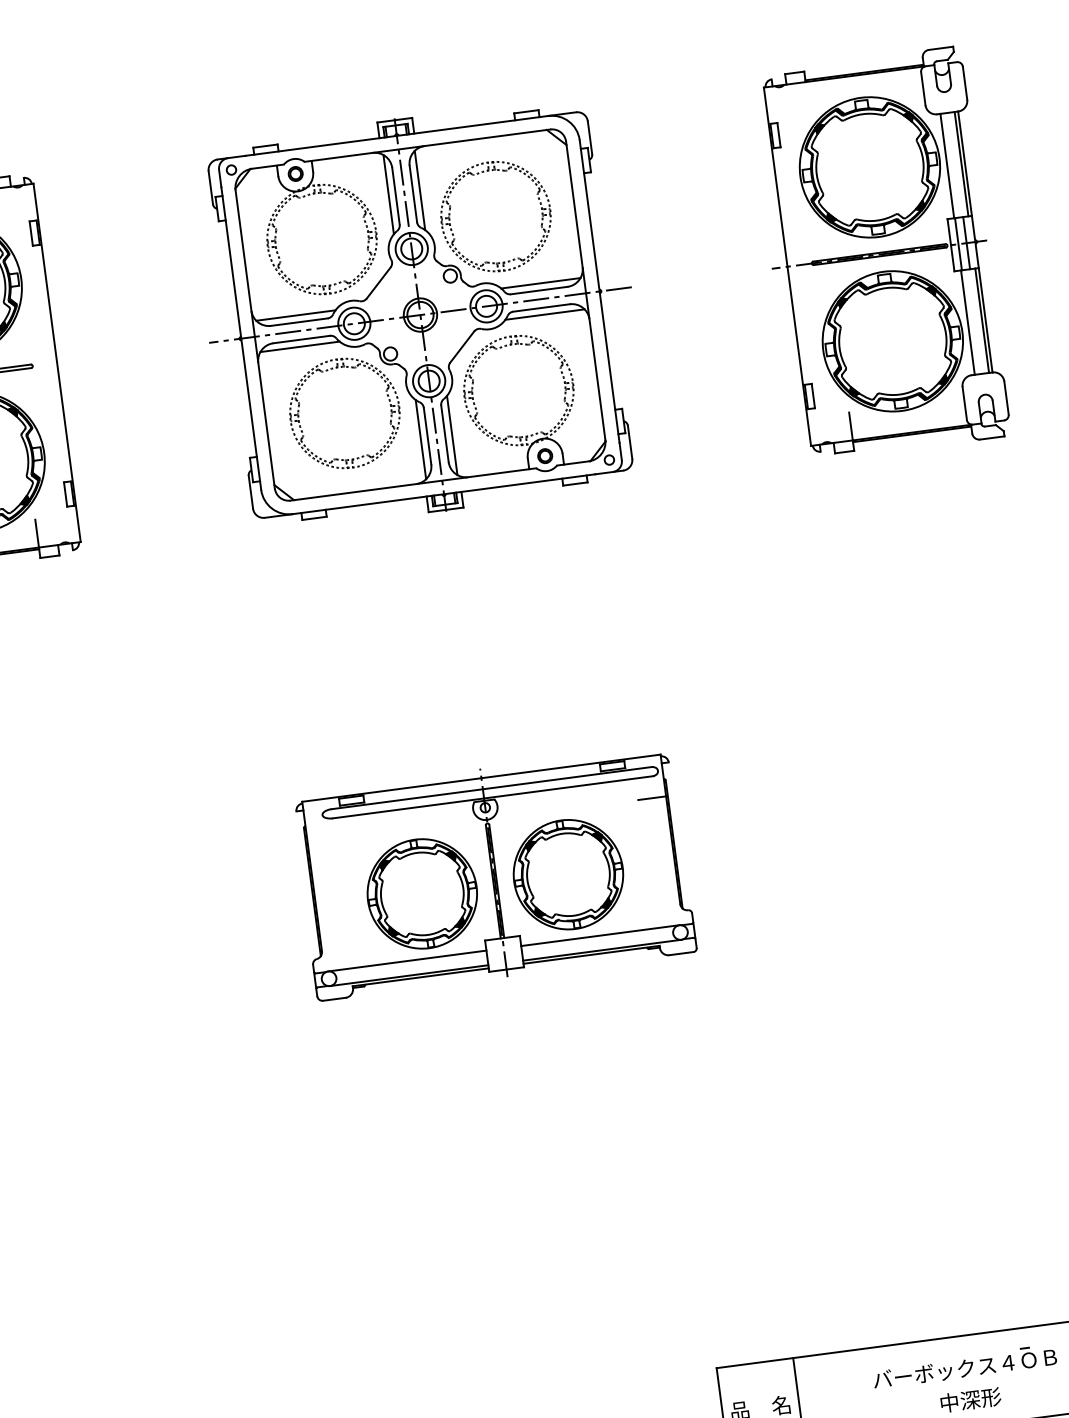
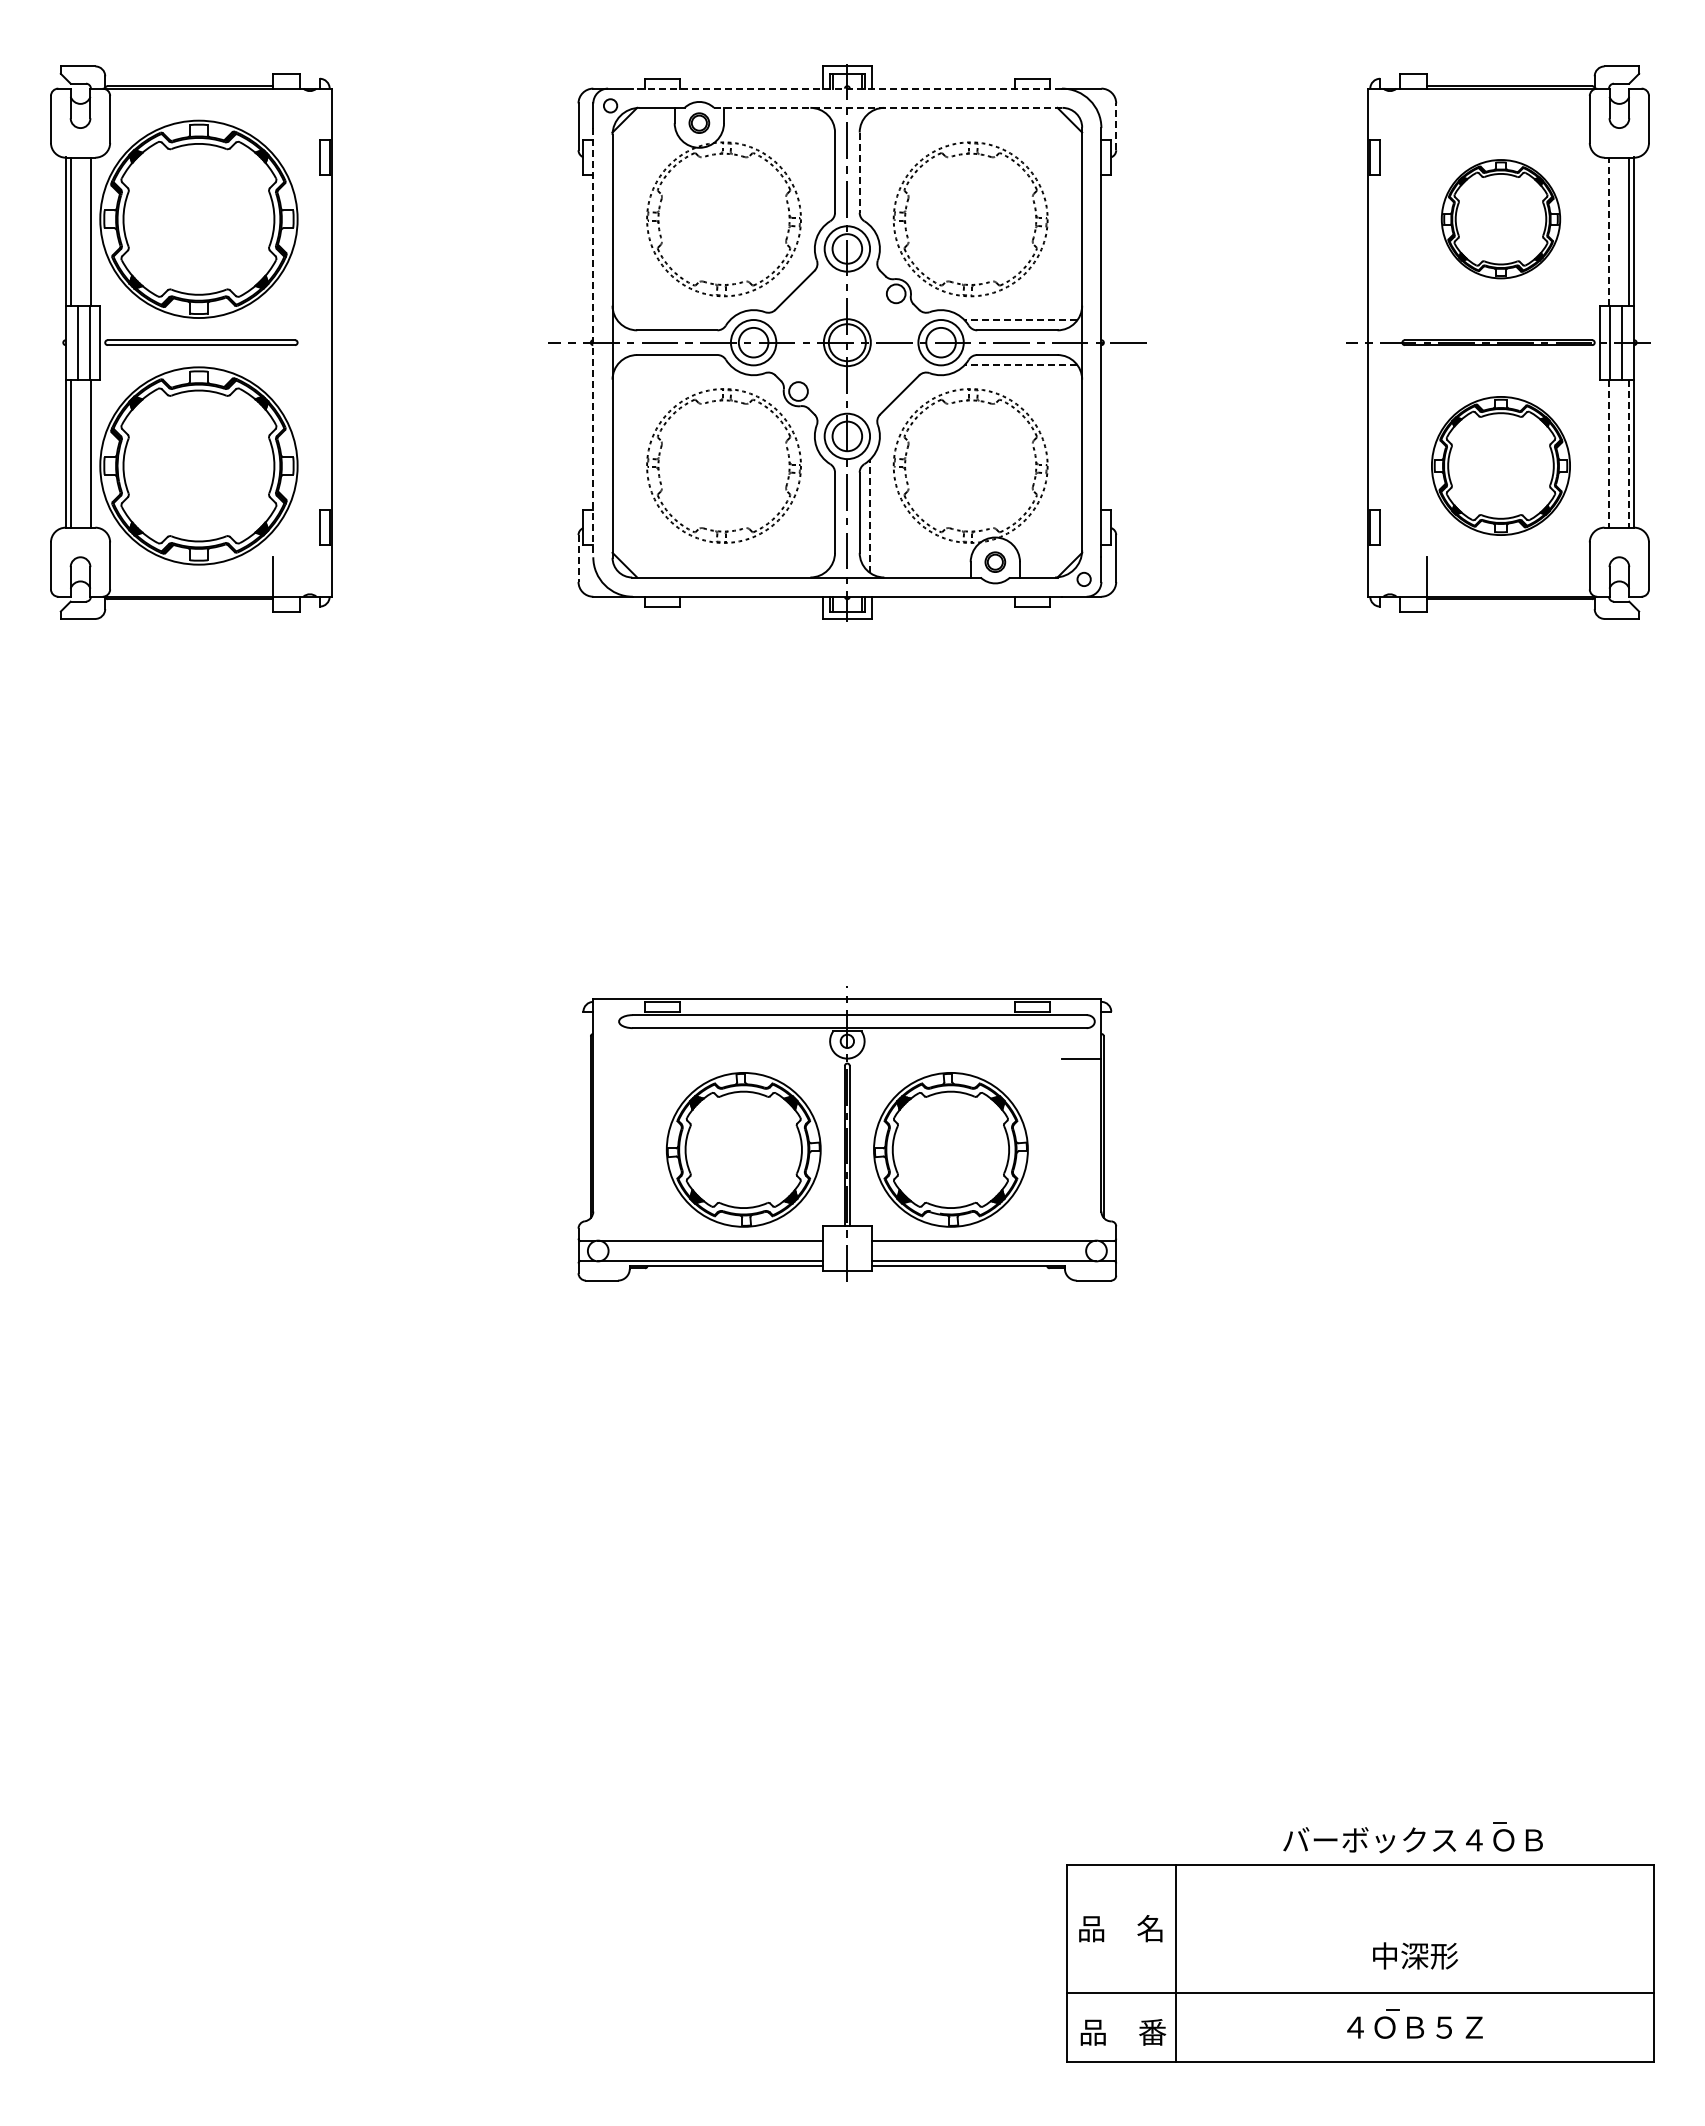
line: (396, 135) -> (847, 88), solid -> dashed
line: (590, 137) -> (1116, 126), solid -> dashed
line: (426, 145) -> (887, 107), solid -> dashed
line: (947, 165) -> (1609, 231), solid -> dashed
part: (869, 166) -> (1500, 218), size x0.6
line: (419, 190) -> (869, 168), removed
line: (388, 194) -> (825, 168), removed
line: (413, 194) -> (859, 173), solid -> dashed
line: (540, 283) -> (1020, 320), solid -> dashed
line: (544, 314) -> (1020, 364), solid -> dashed
line: (295, 315) -> (673, 320), removed
line: (982, 320) -> (1629, 453), solid -> dashed
line: (968, 322) -> (1609, 453), solid -> dashed
line: (241, 338) -> (593, 342), solid -> dashed
part: (892, 341) -> (1500, 465), size x0.7
line: (299, 346) -> (673, 364), removed
line: (452, 434) -> (869, 515), solid -> dashed
line: (421, 439) -> (825, 516), removed
line: (250, 492) -> (578, 559), solid -> dashed
part: (964, 1366) -> (1412, 1837), moved

